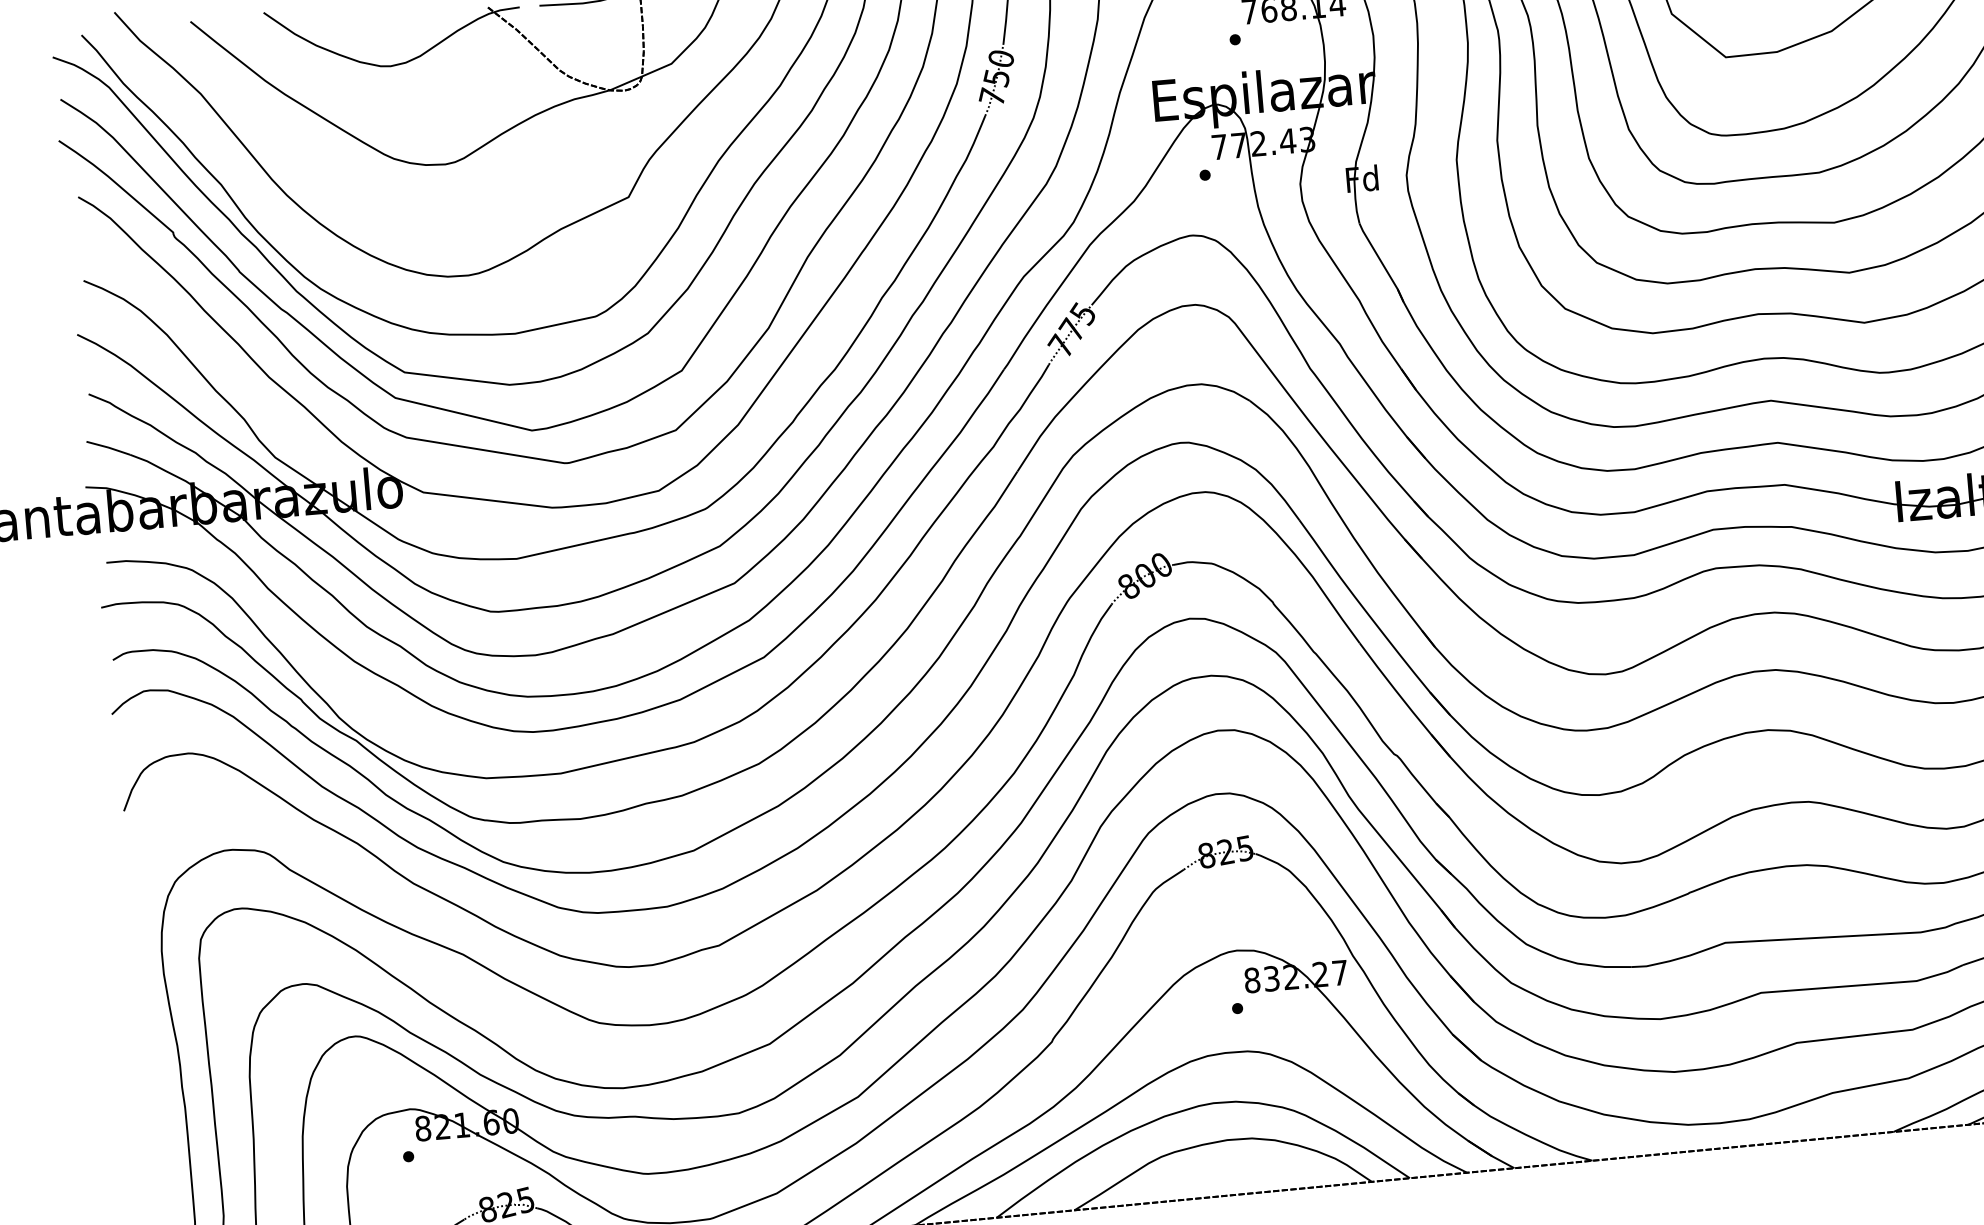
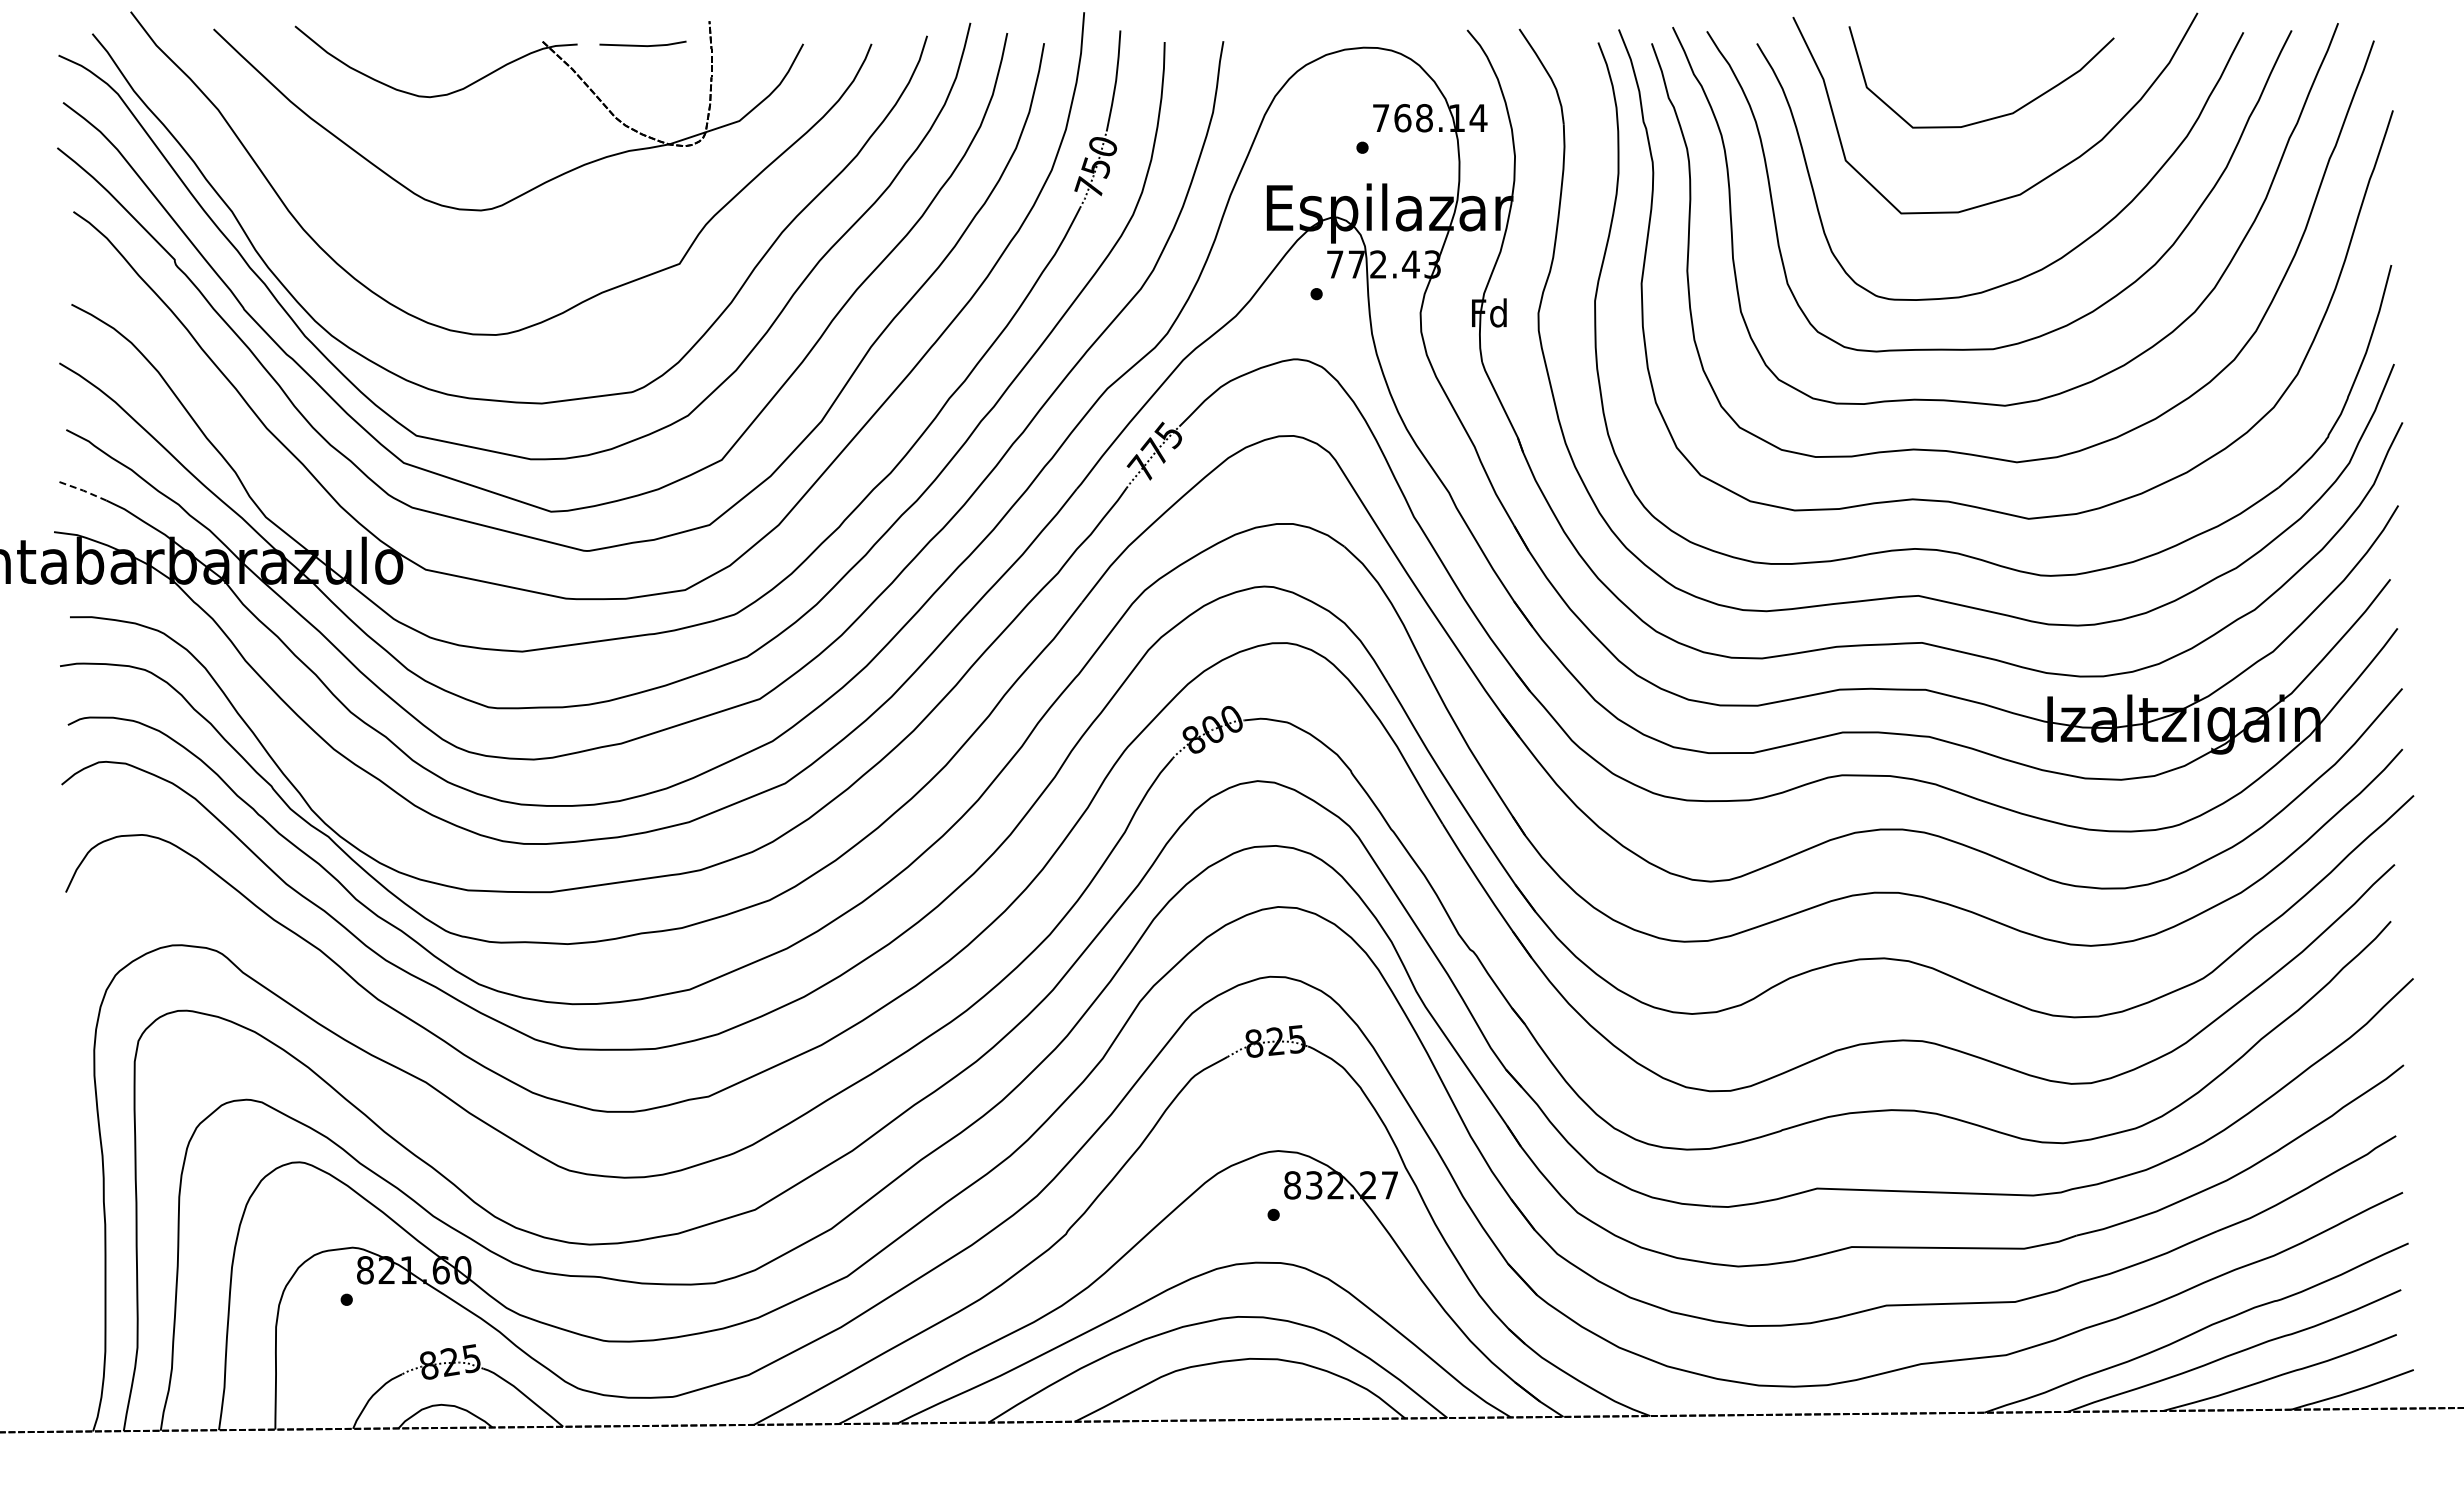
line: (108, 447) -> (83, 490), solid -> dashed

